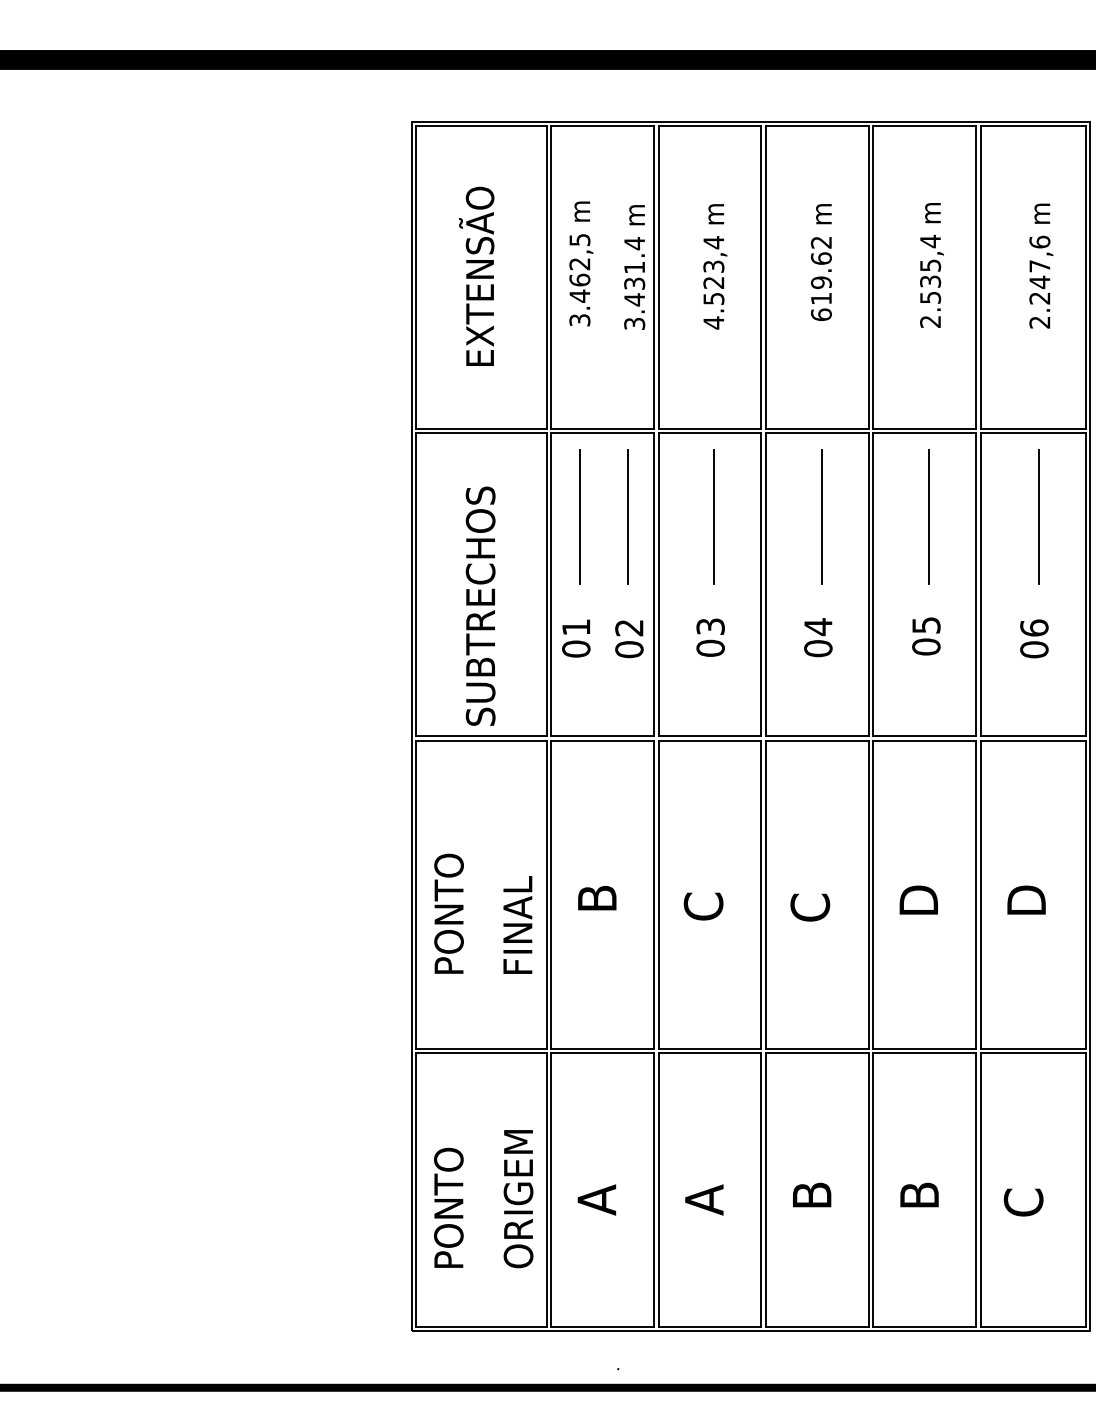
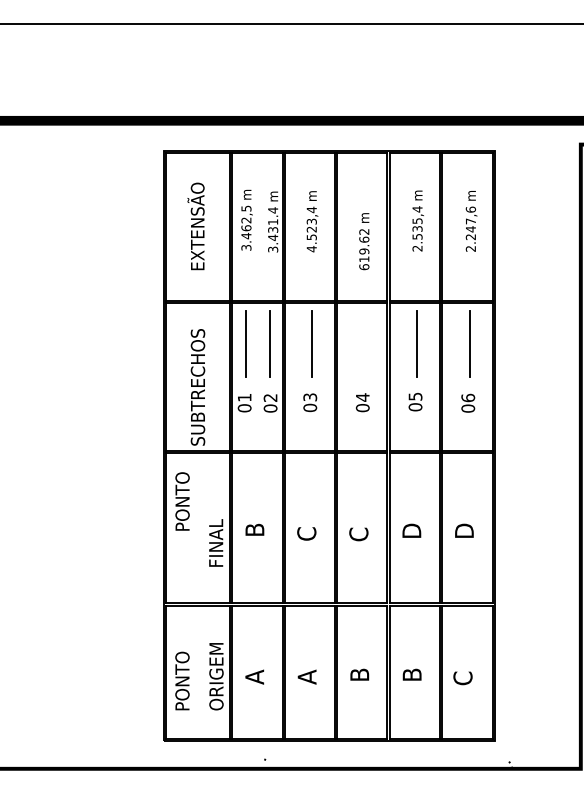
text: (821, 262) -> (364, 241), moved
line: (821, 516) -> (364, 343), removed
text: (448, 913) -> (182, 501), moved

